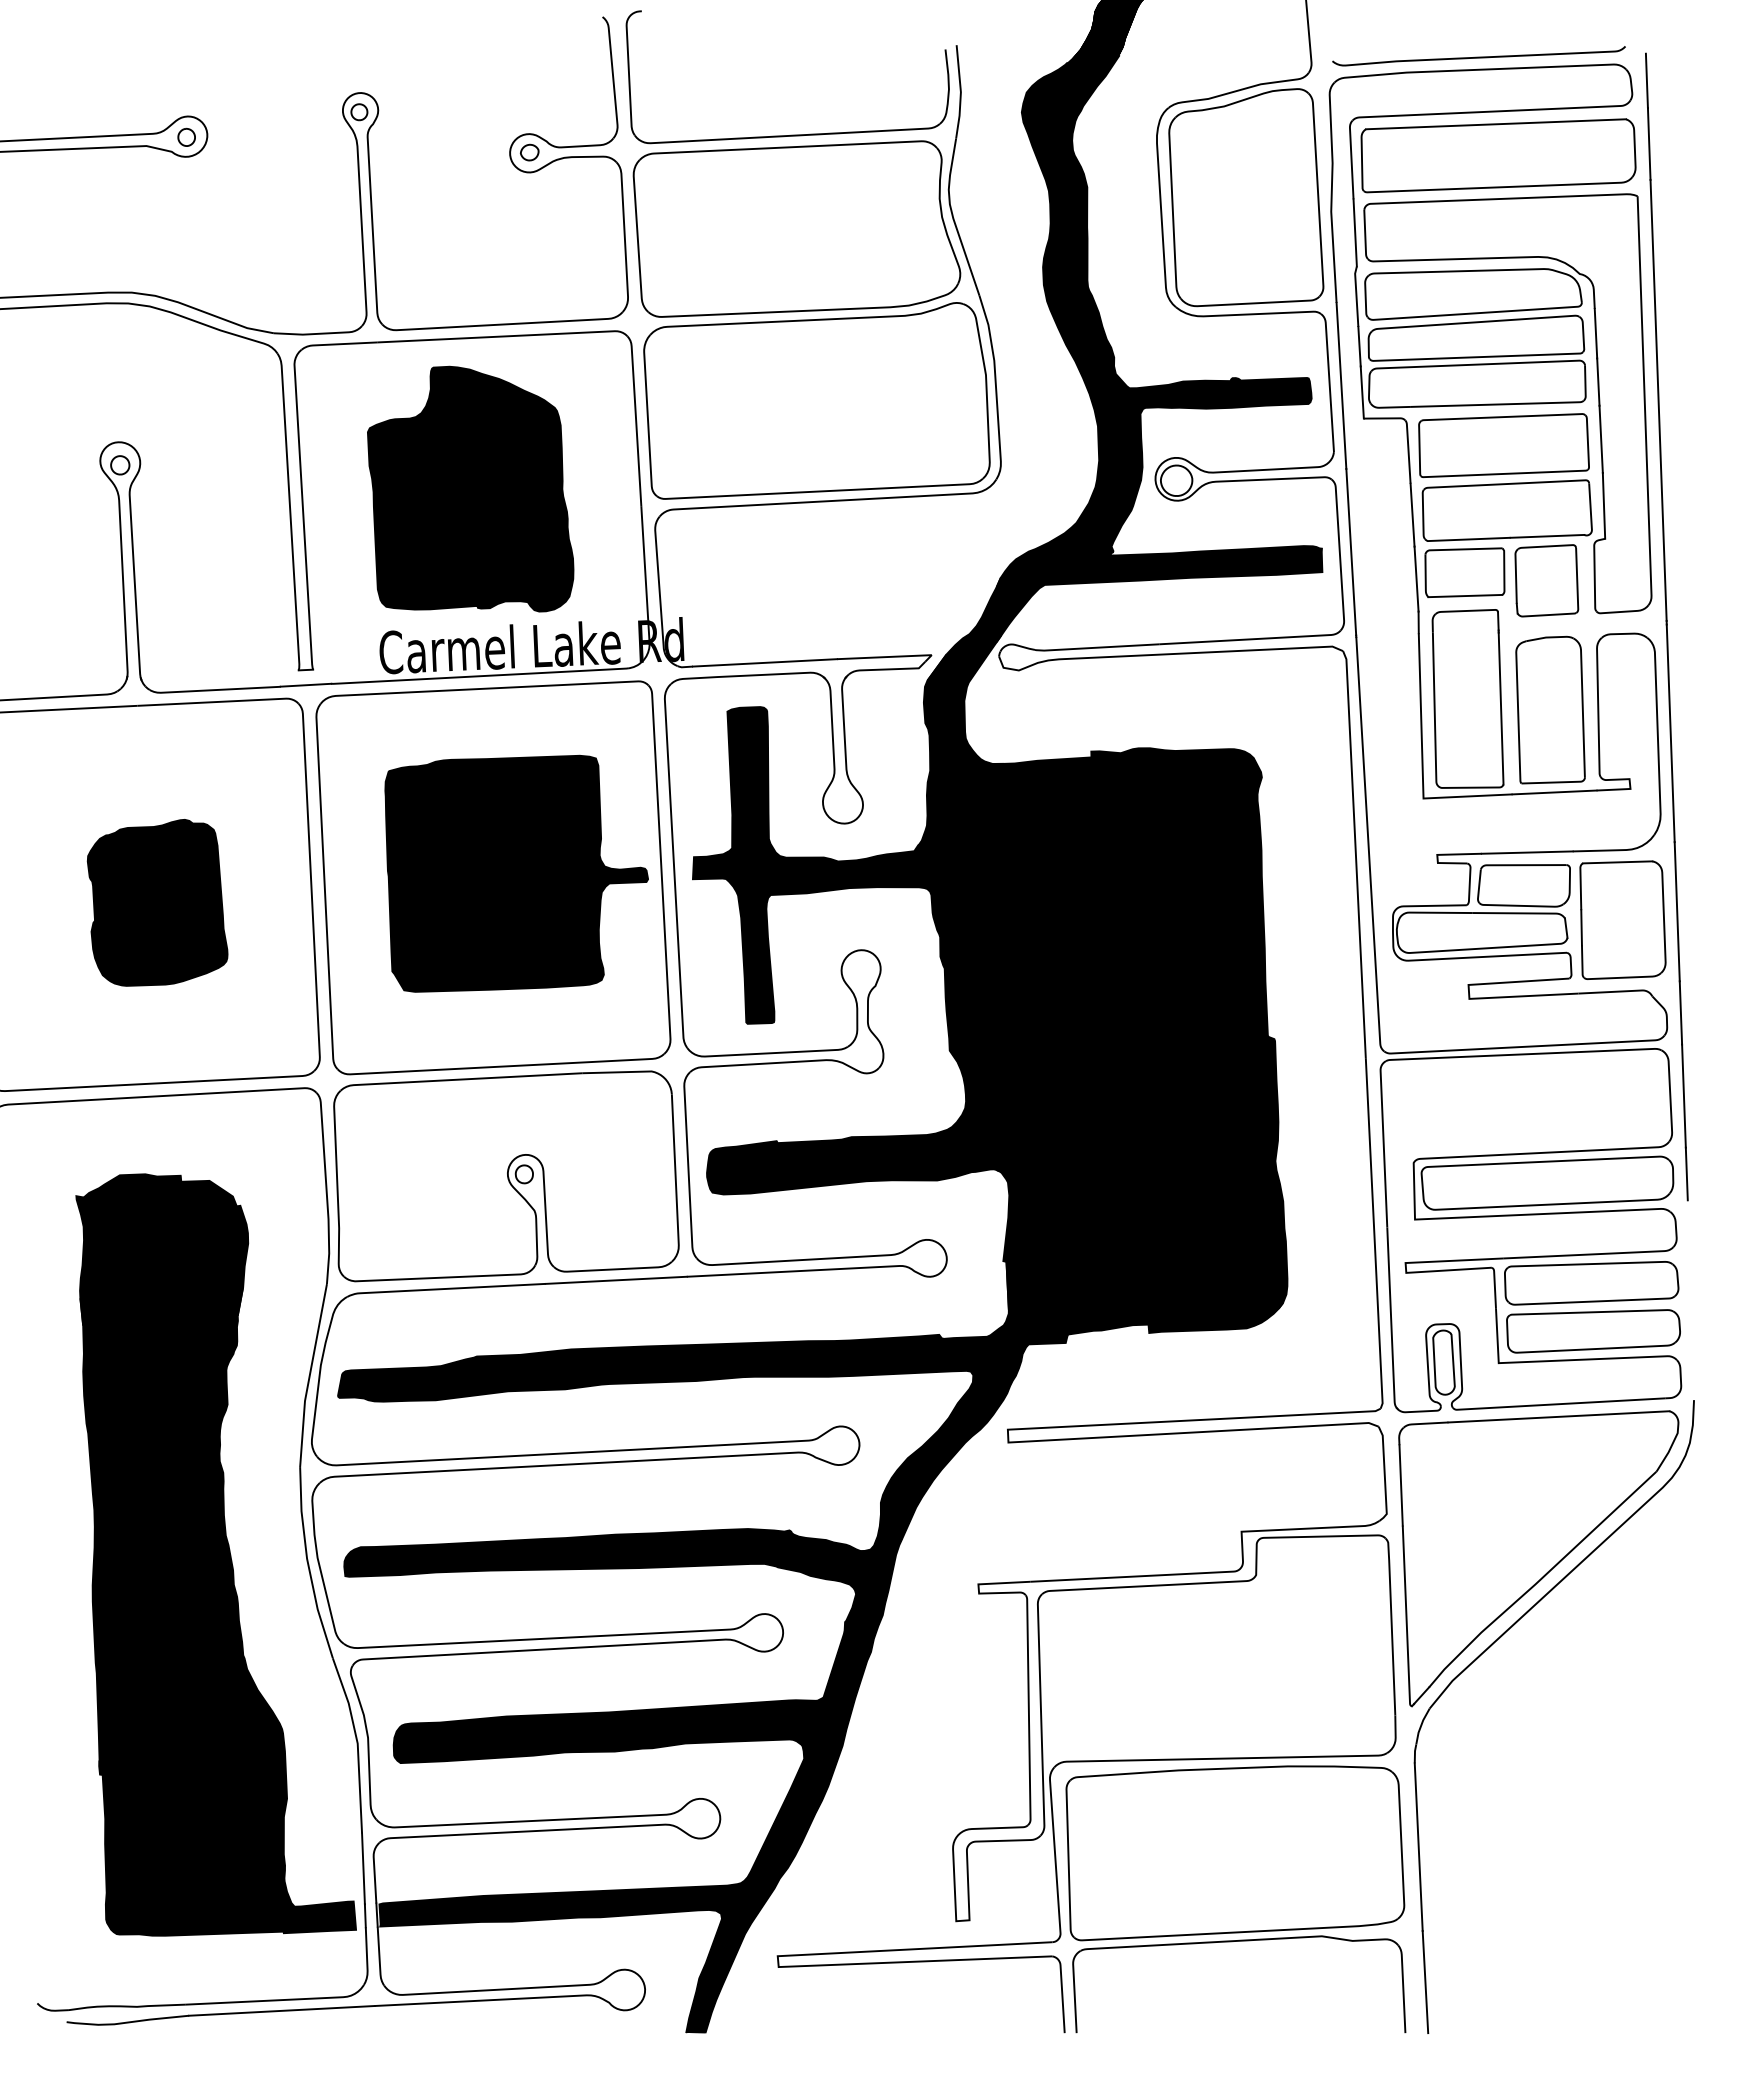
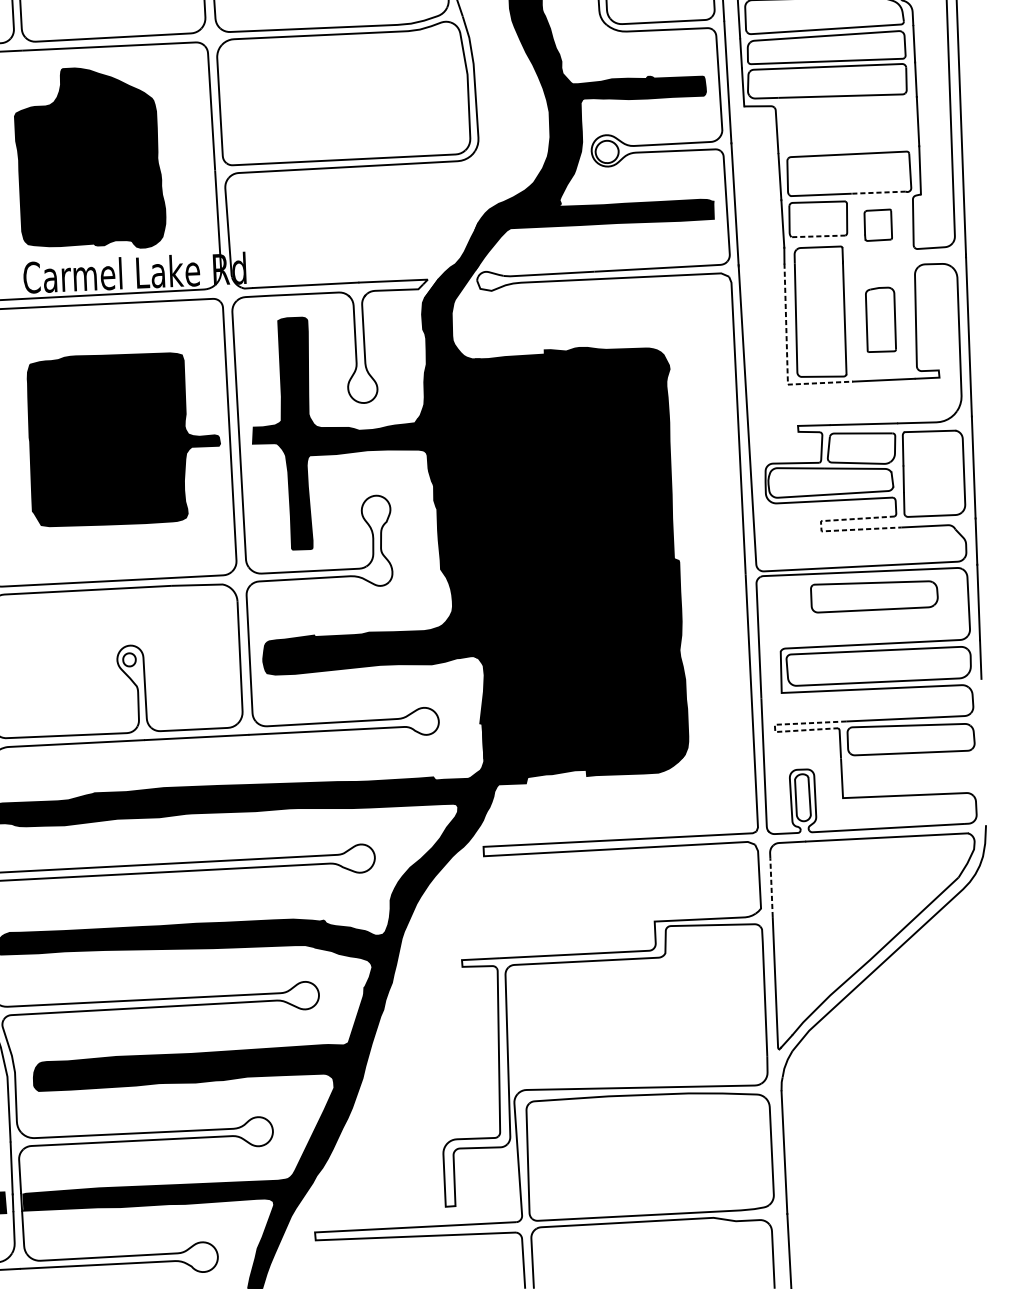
part: (1503, 445) -> (846, 126), removed
line: (1547, 536) -> (878, 192), solid -> dashed
part: (1546, 580) -> (878, 224), size x0.6
line: (1465, 596) -> (818, 236), solid -> dashed
part: (1550, 709) -> (880, 319), size x0.6
line: (1422, 761) -> (787, 357), solid -> dashed
line: (1469, 995) -> (821, 528), solid -> dashed
line: (1405, 1263) -> (774, 725), solid -> dashed
part: (1593, 1331) -> (874, 597), moved
line: (1401, 1484) -> (771, 886), solid -> dashed

